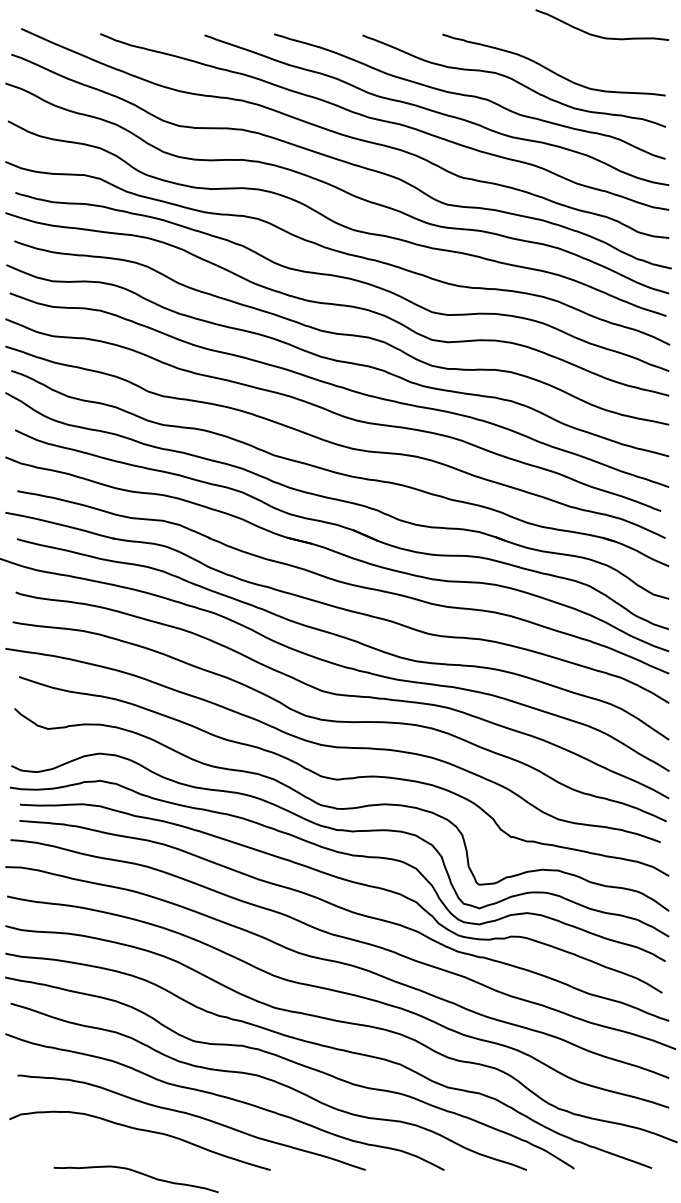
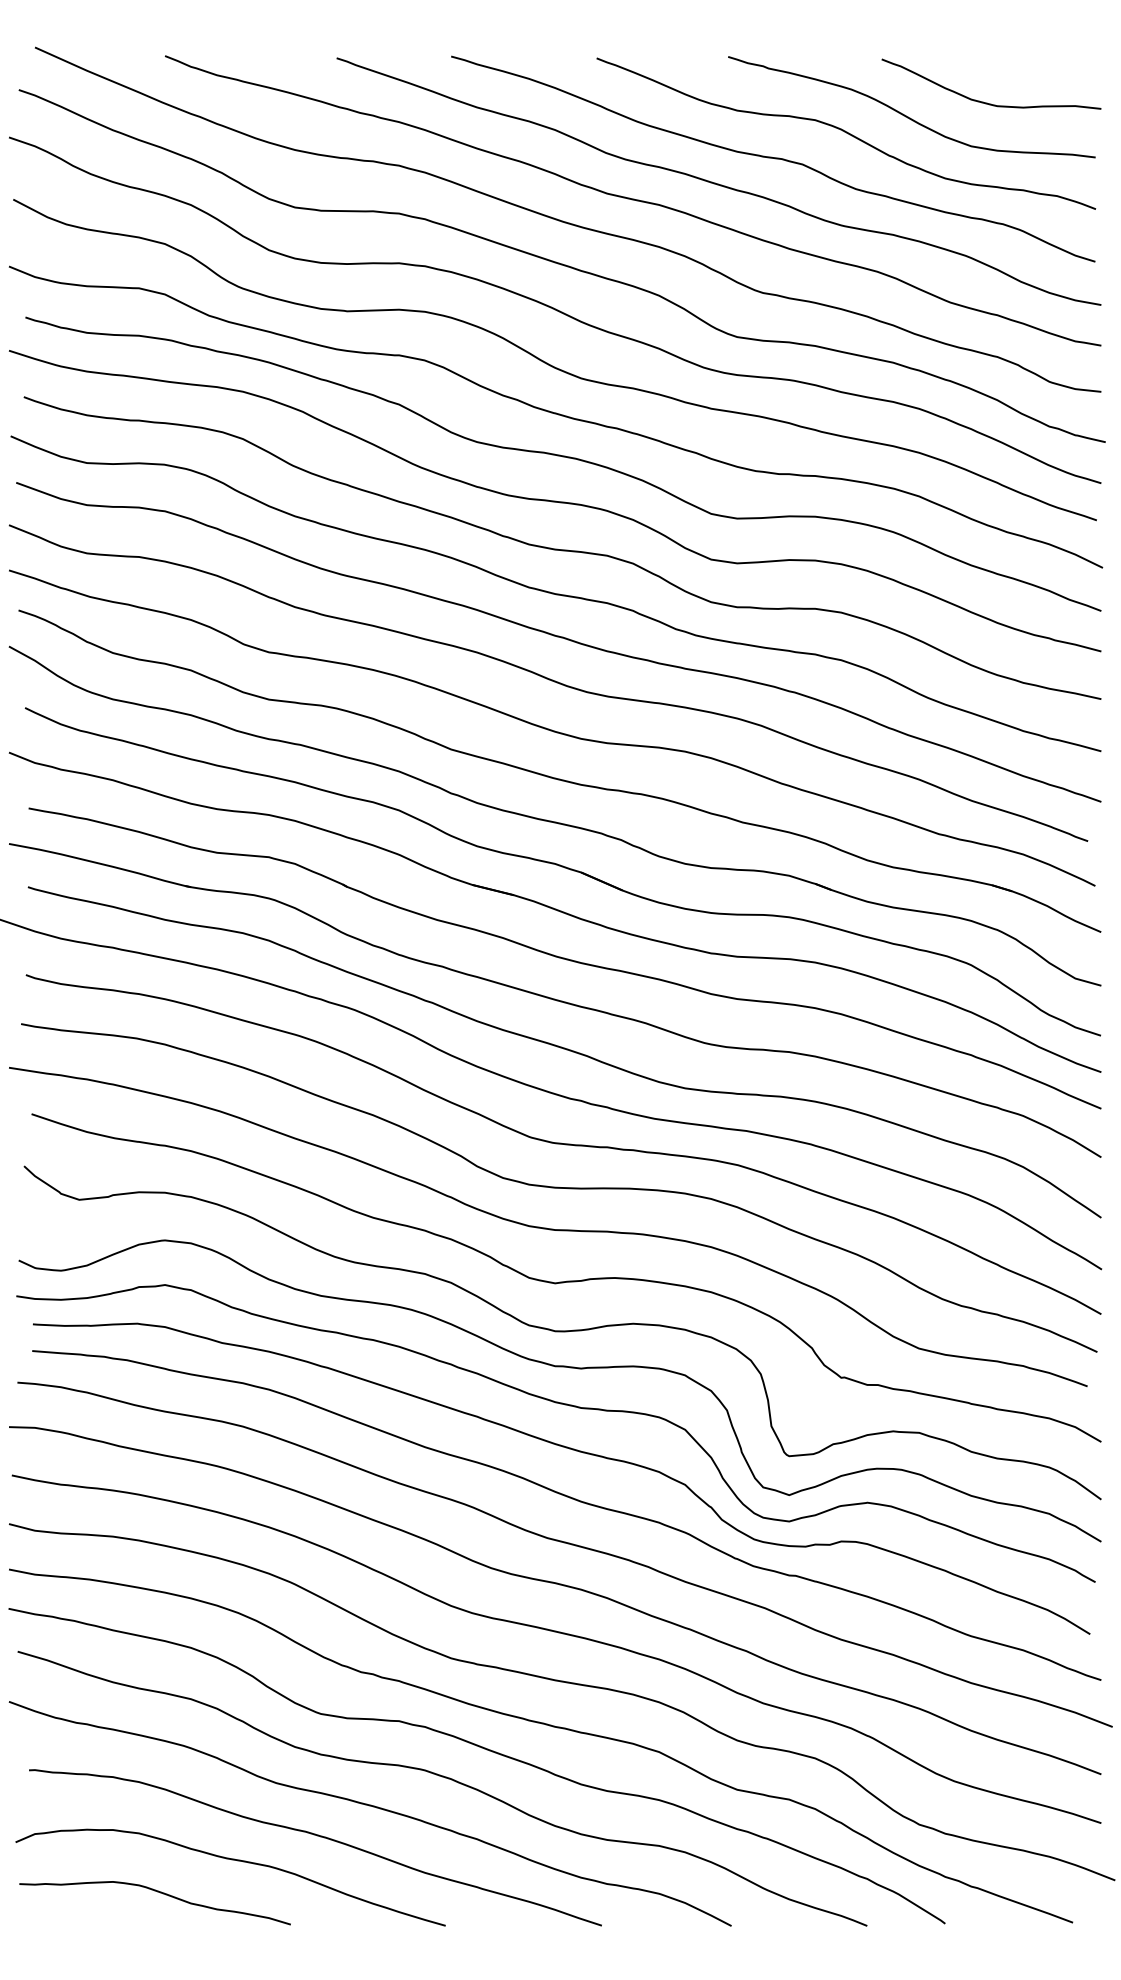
curve: (599, 35) -> (986, 101), moved
curve: (137, 1173) -> (157, 1893), moved

